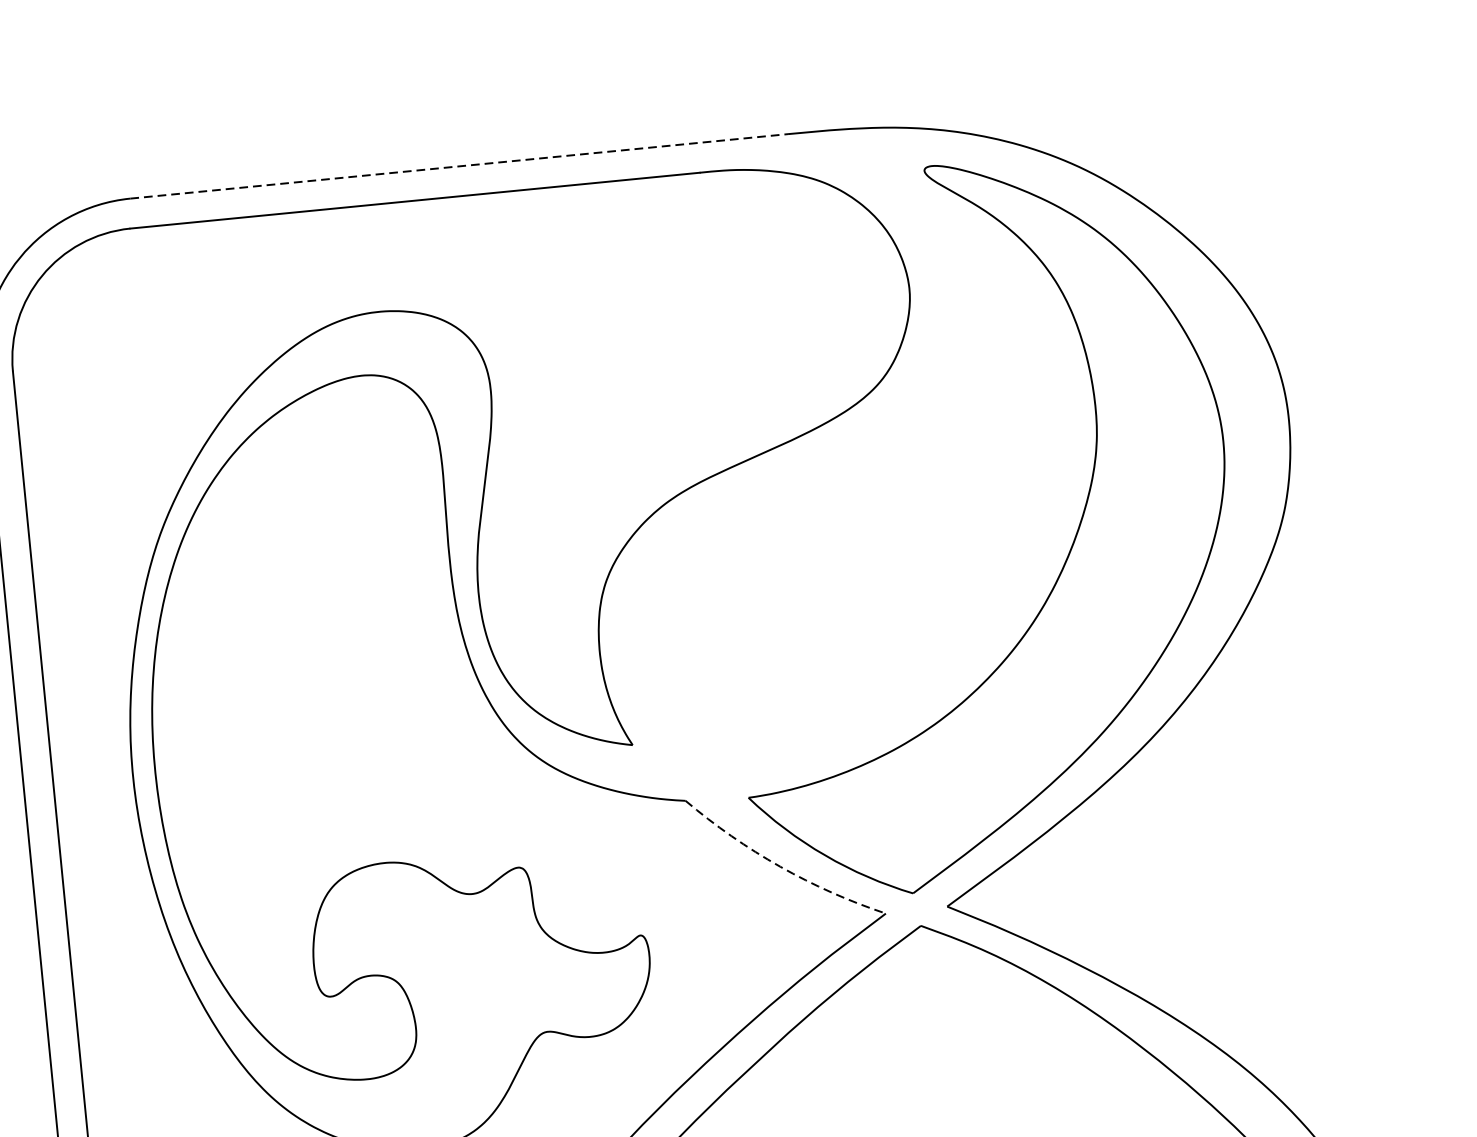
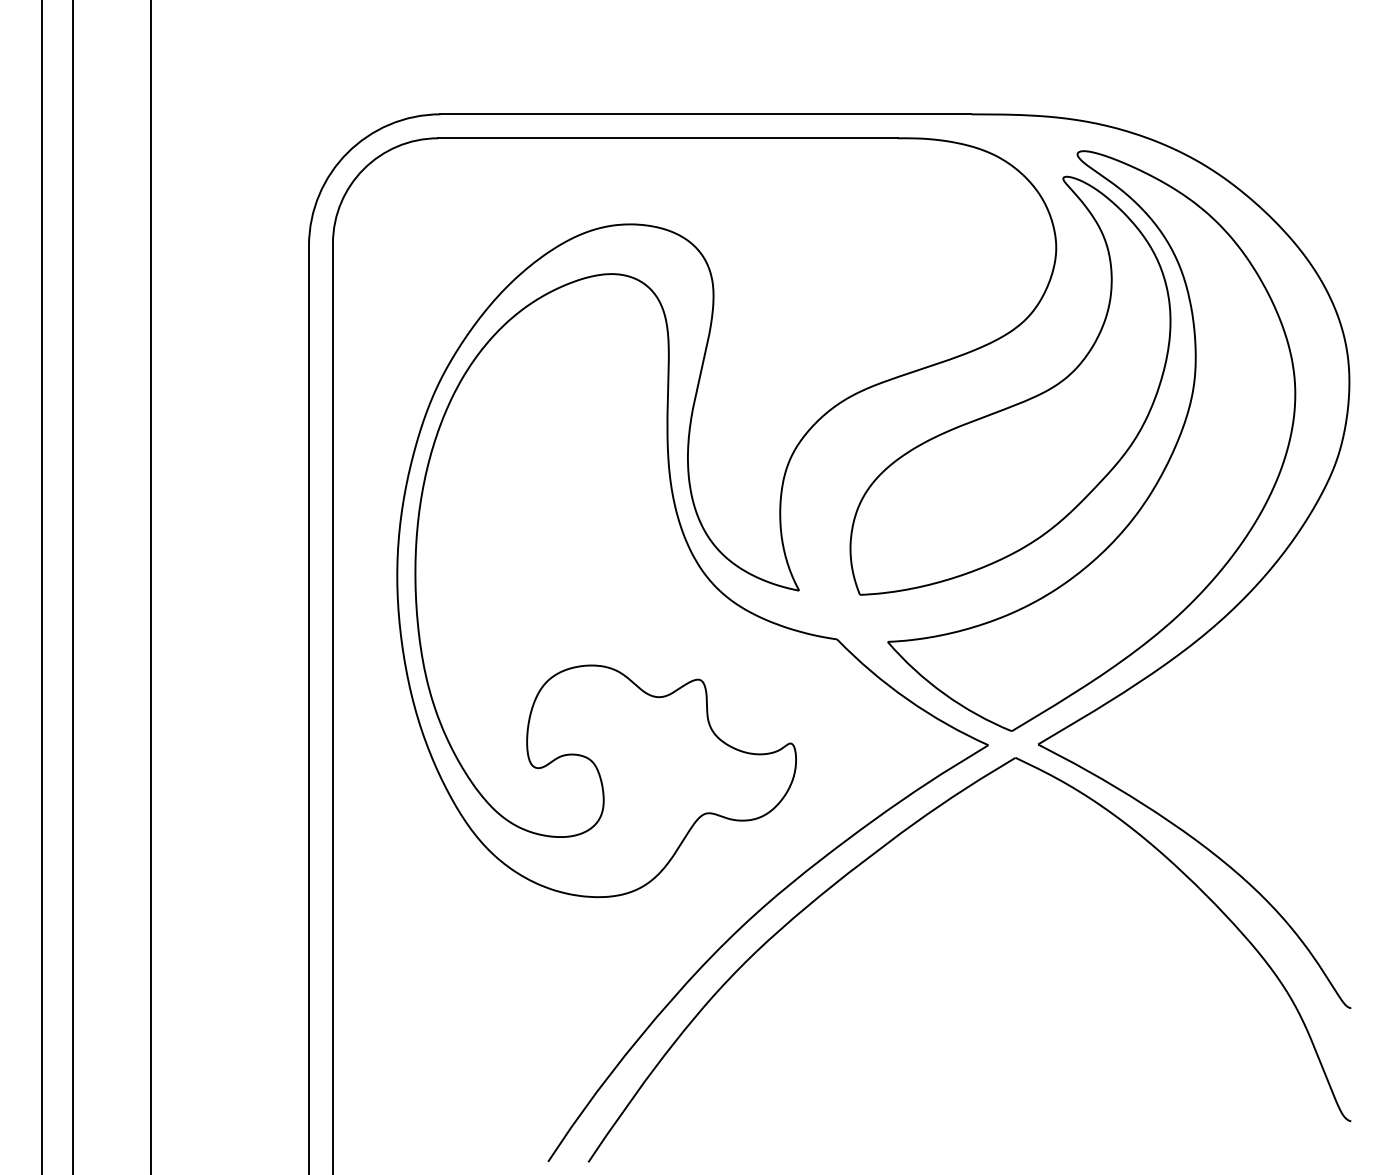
line: (460, 166) -> (706, 114), dashed -> solid
part: (881, 485) -> (1018, 402), added
arc: (780, 866) -> (907, 699), dashed -> solid

